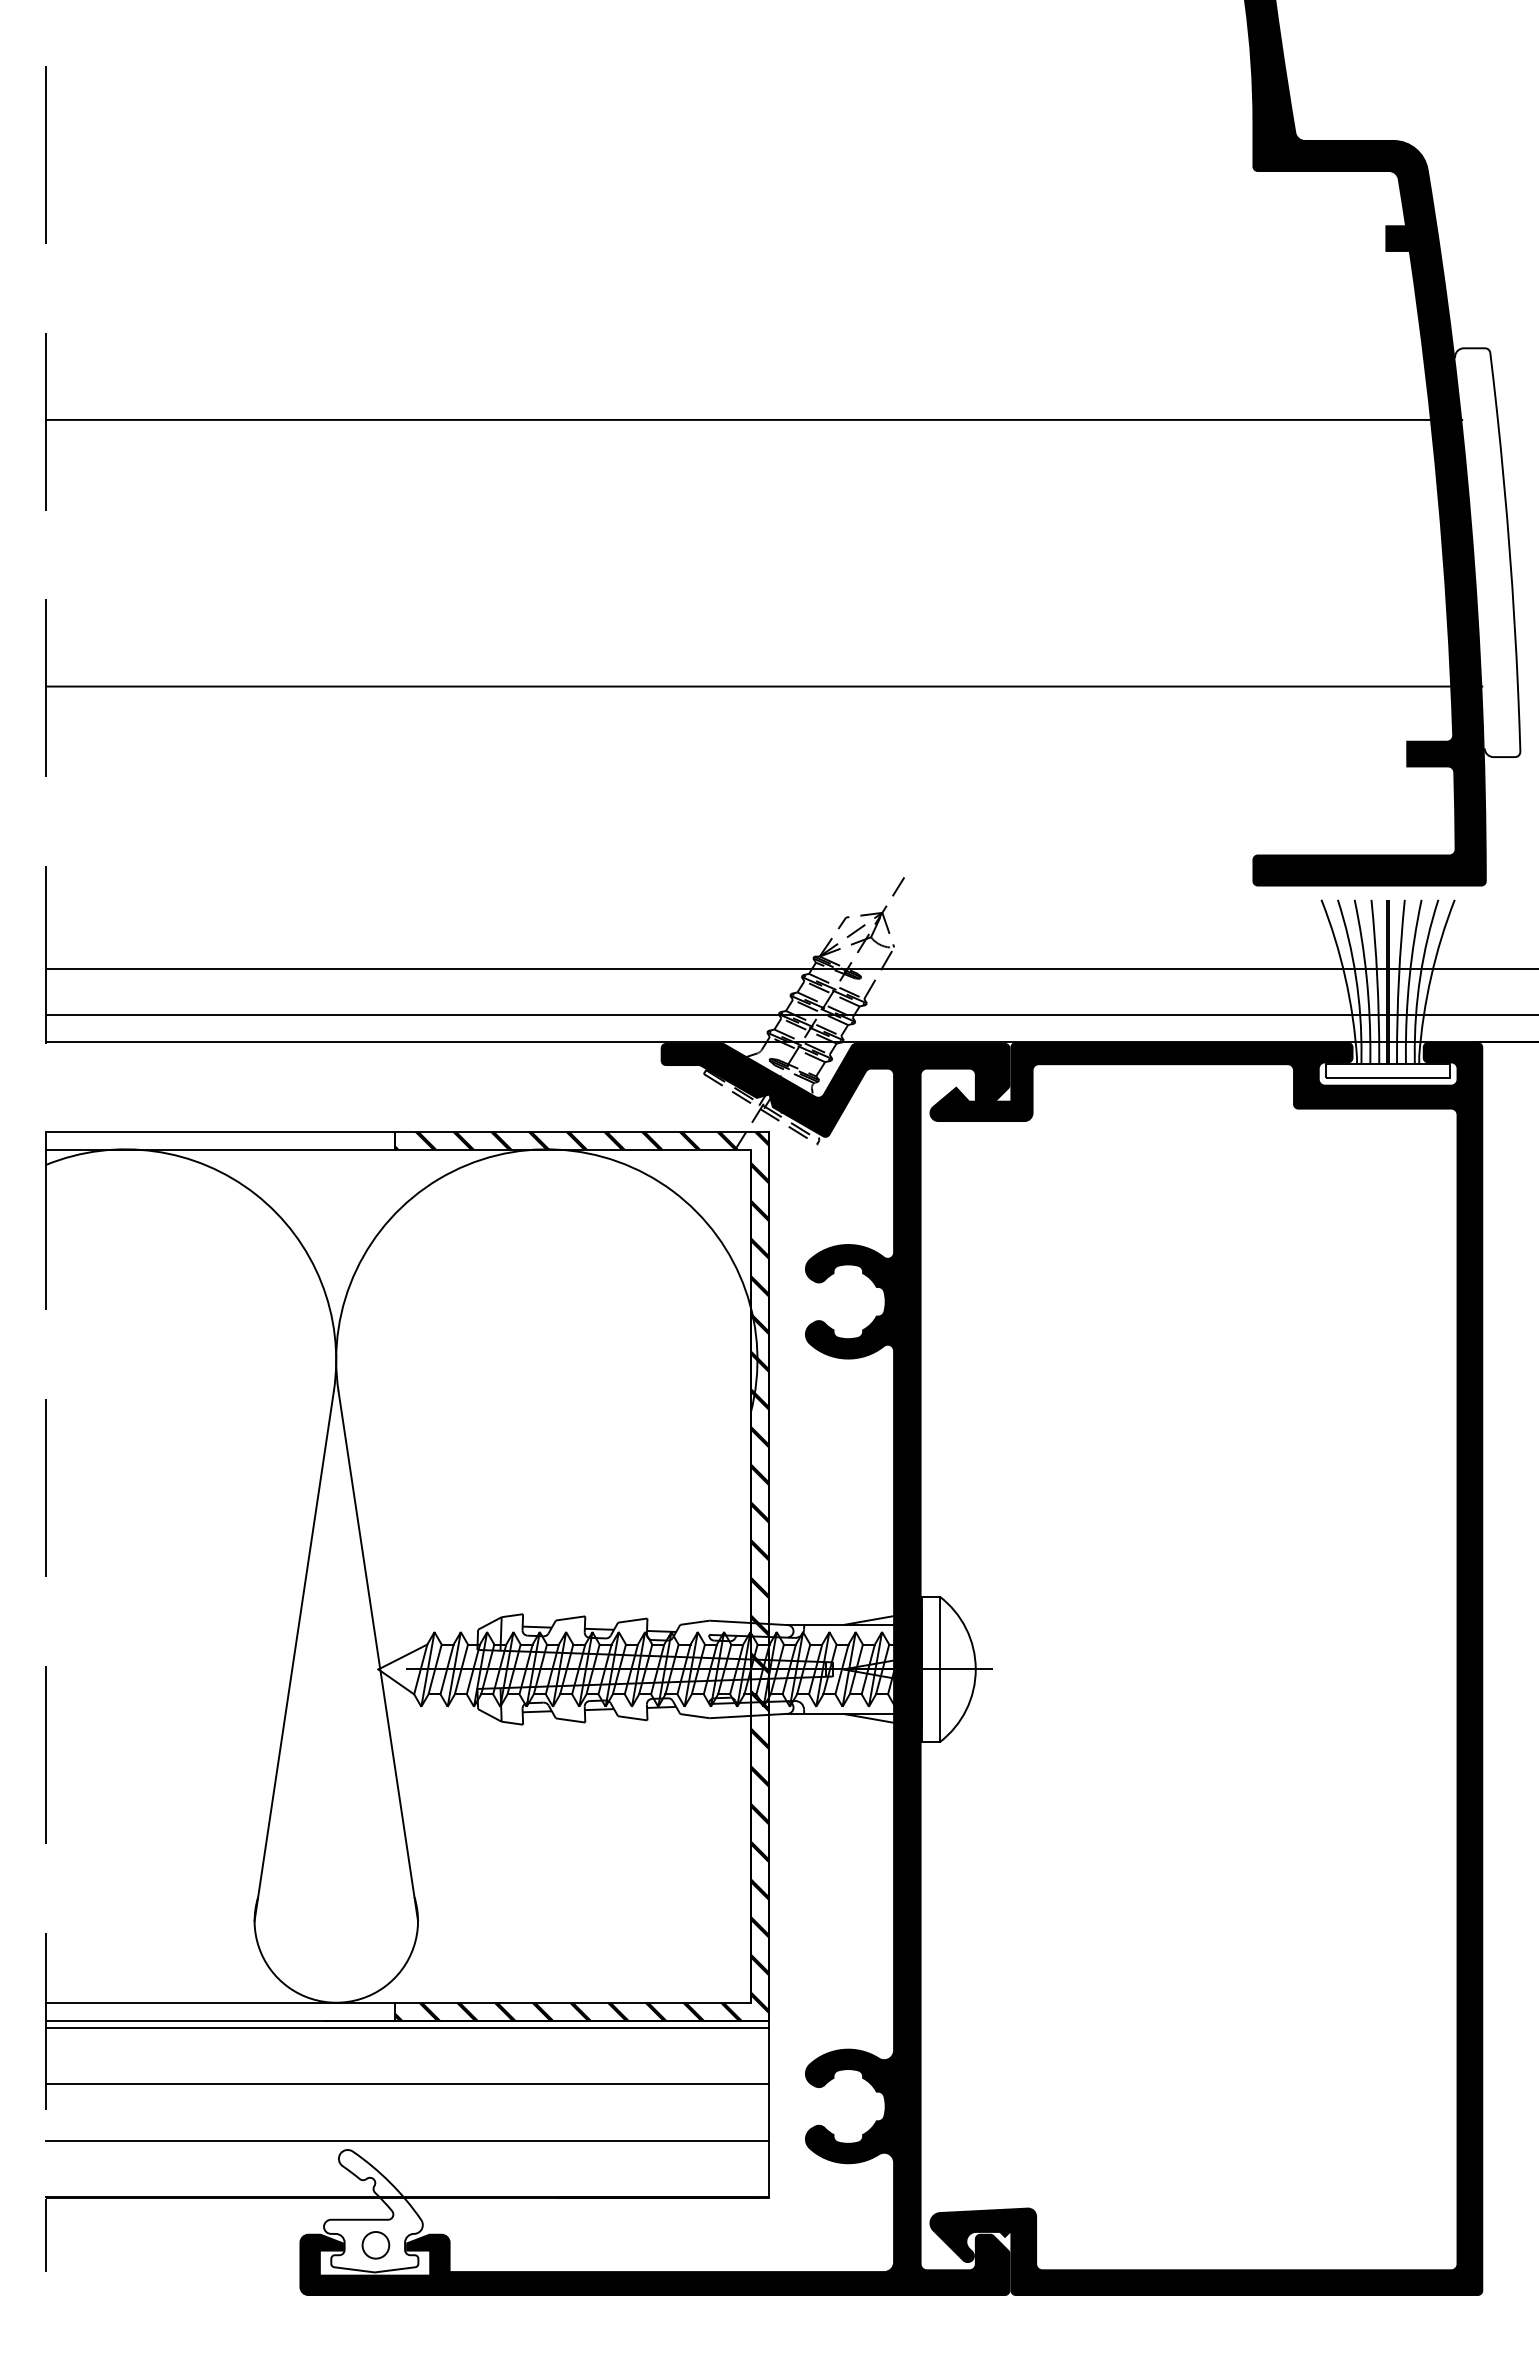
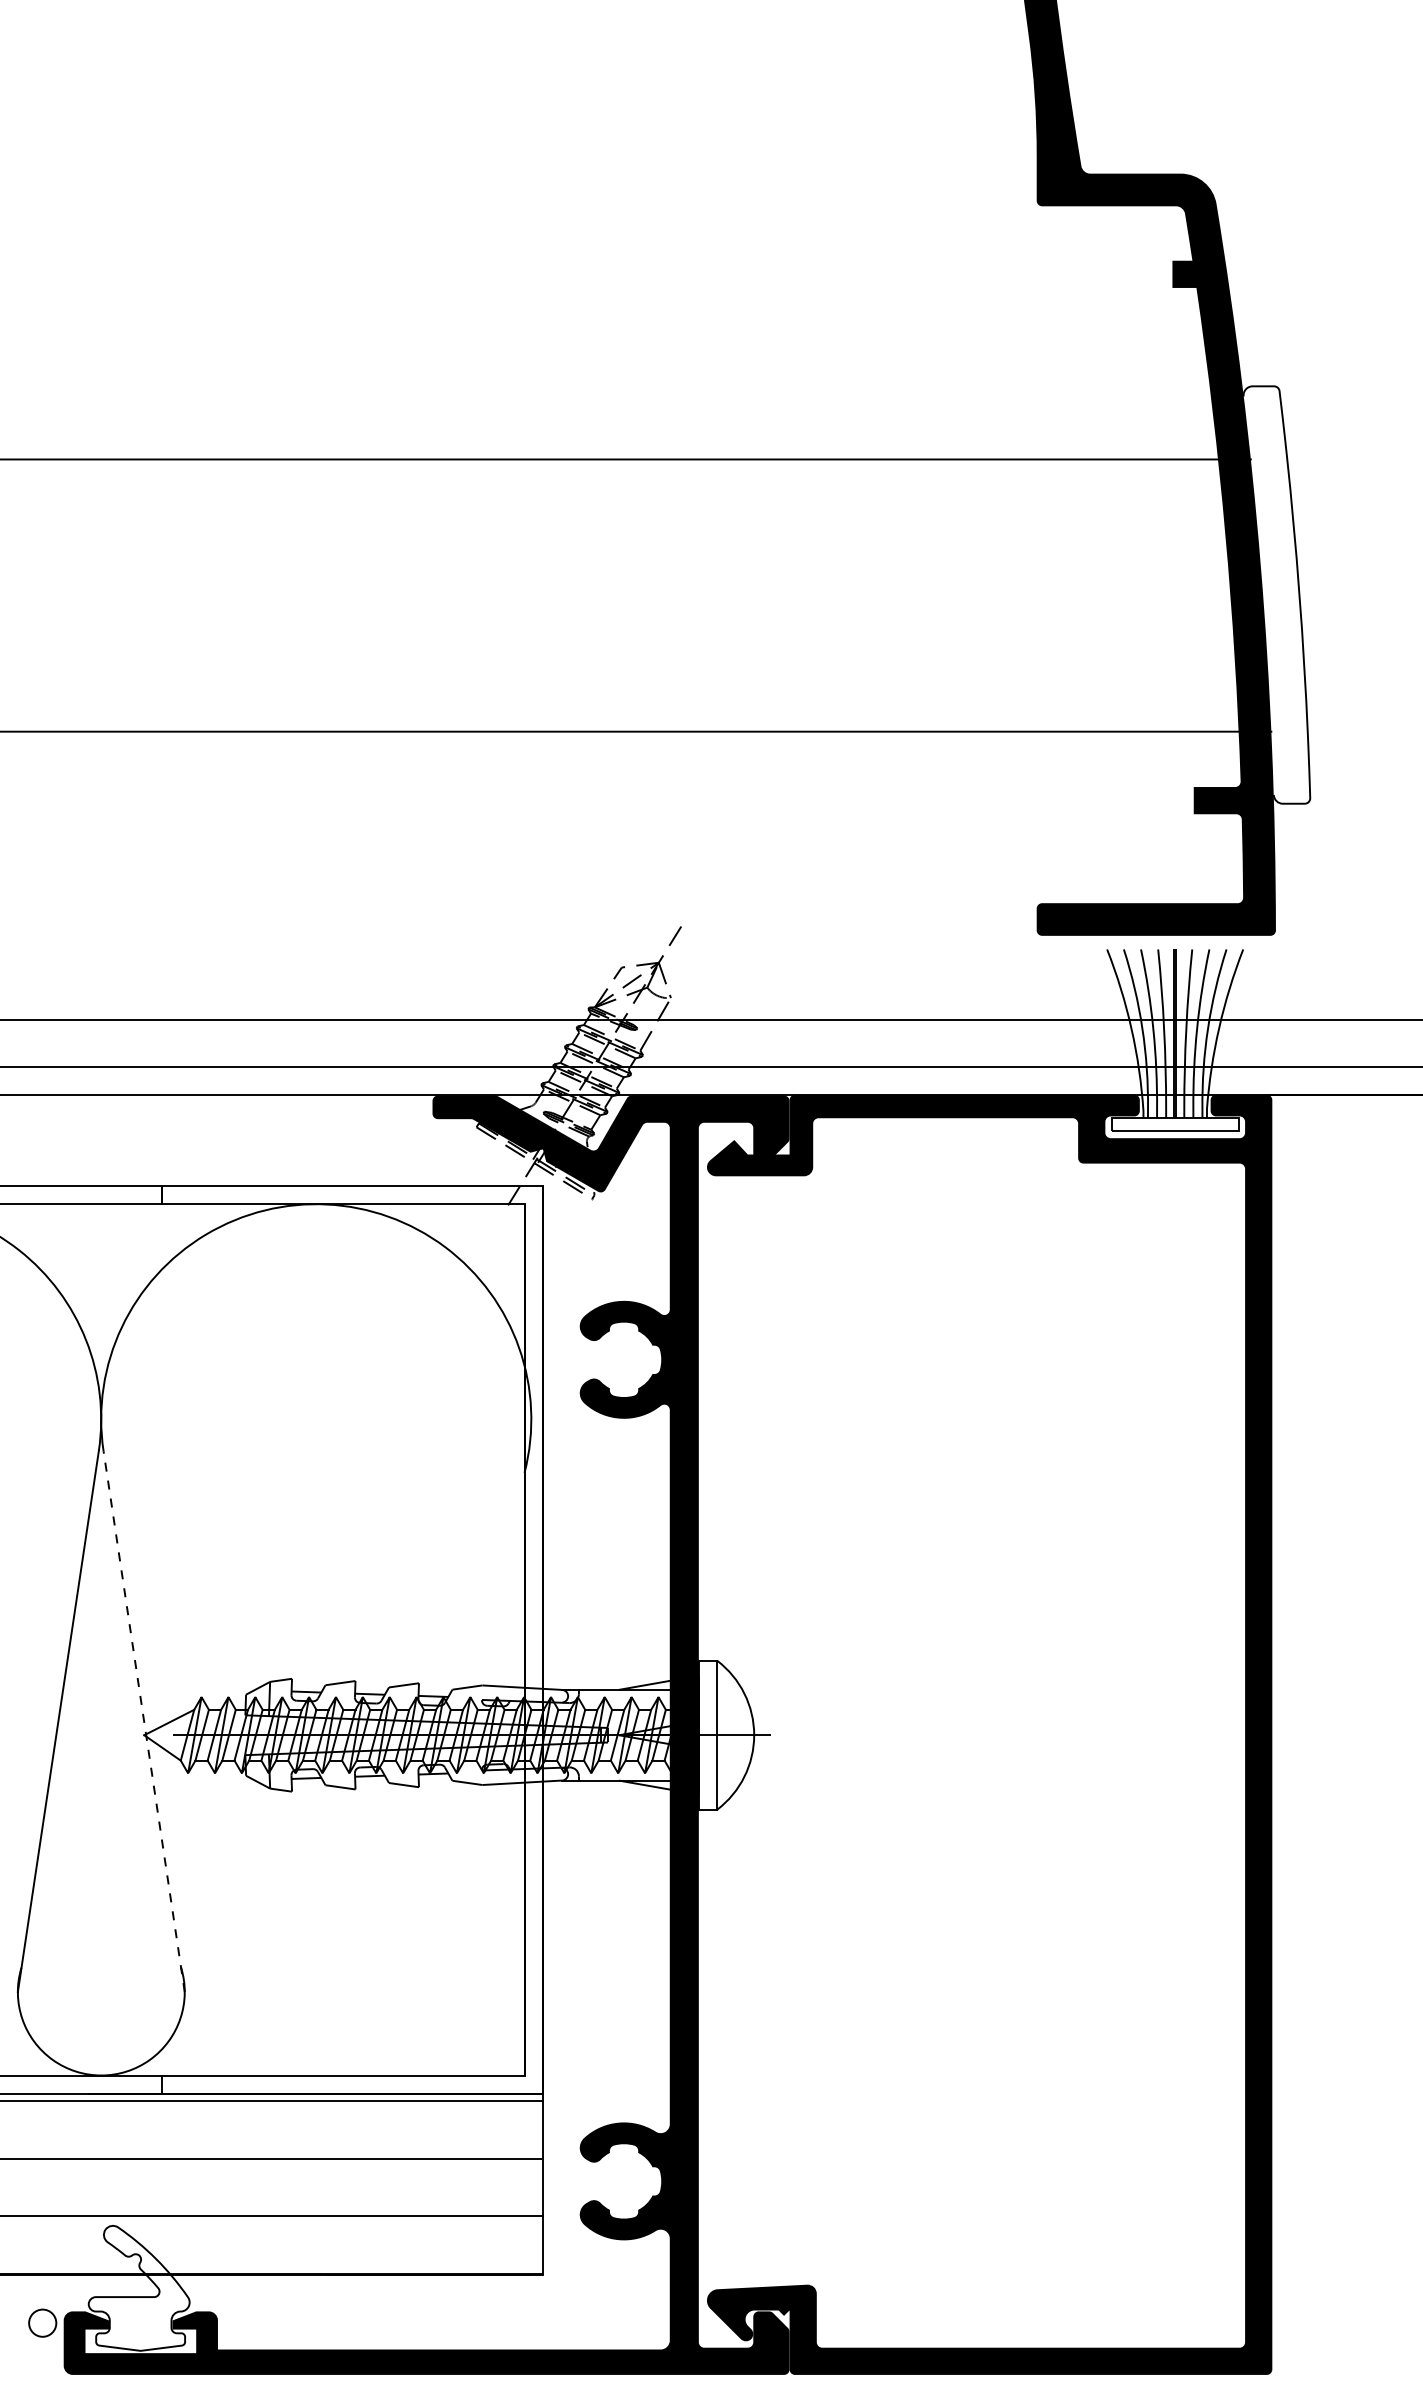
hatch: (581, 1575) -> (351, 1639), removed
line: (378, 1656) -> (144, 1722), solid -> dashed
circle: (375, 2245) -> (42, 2323), moved

